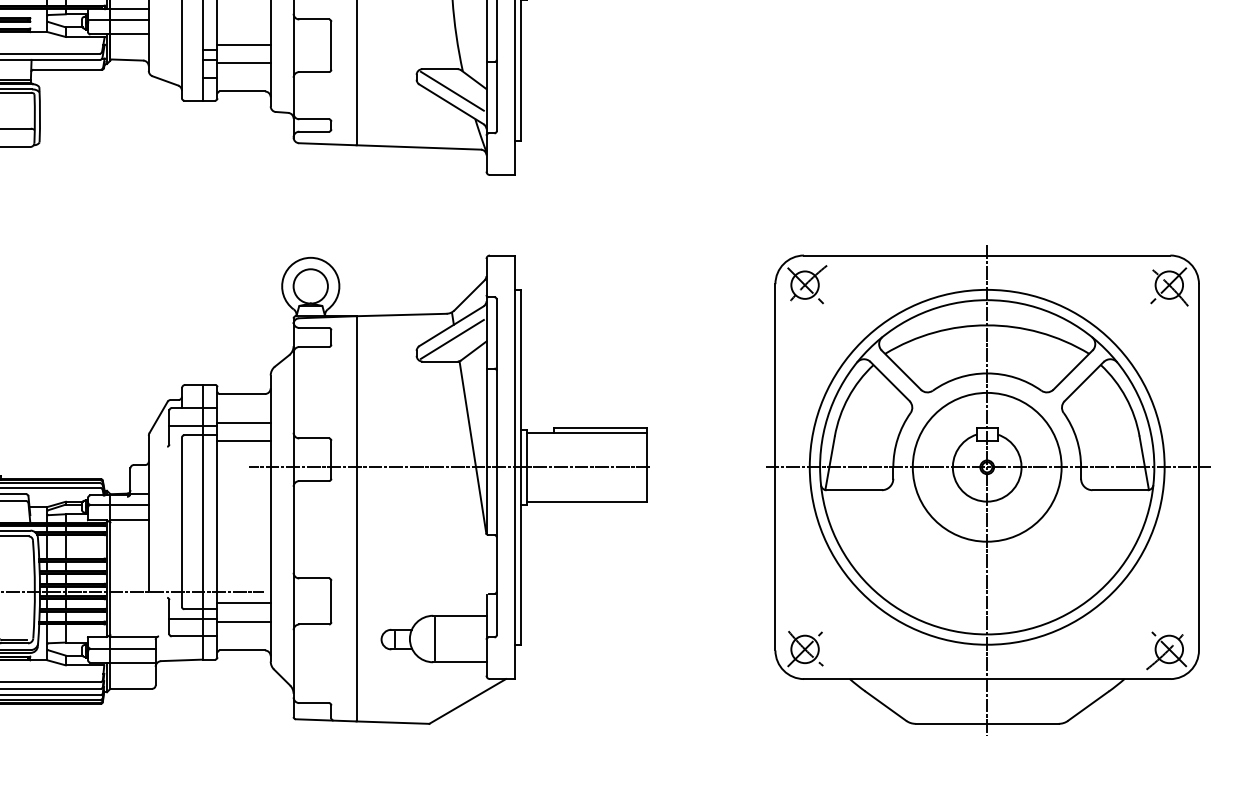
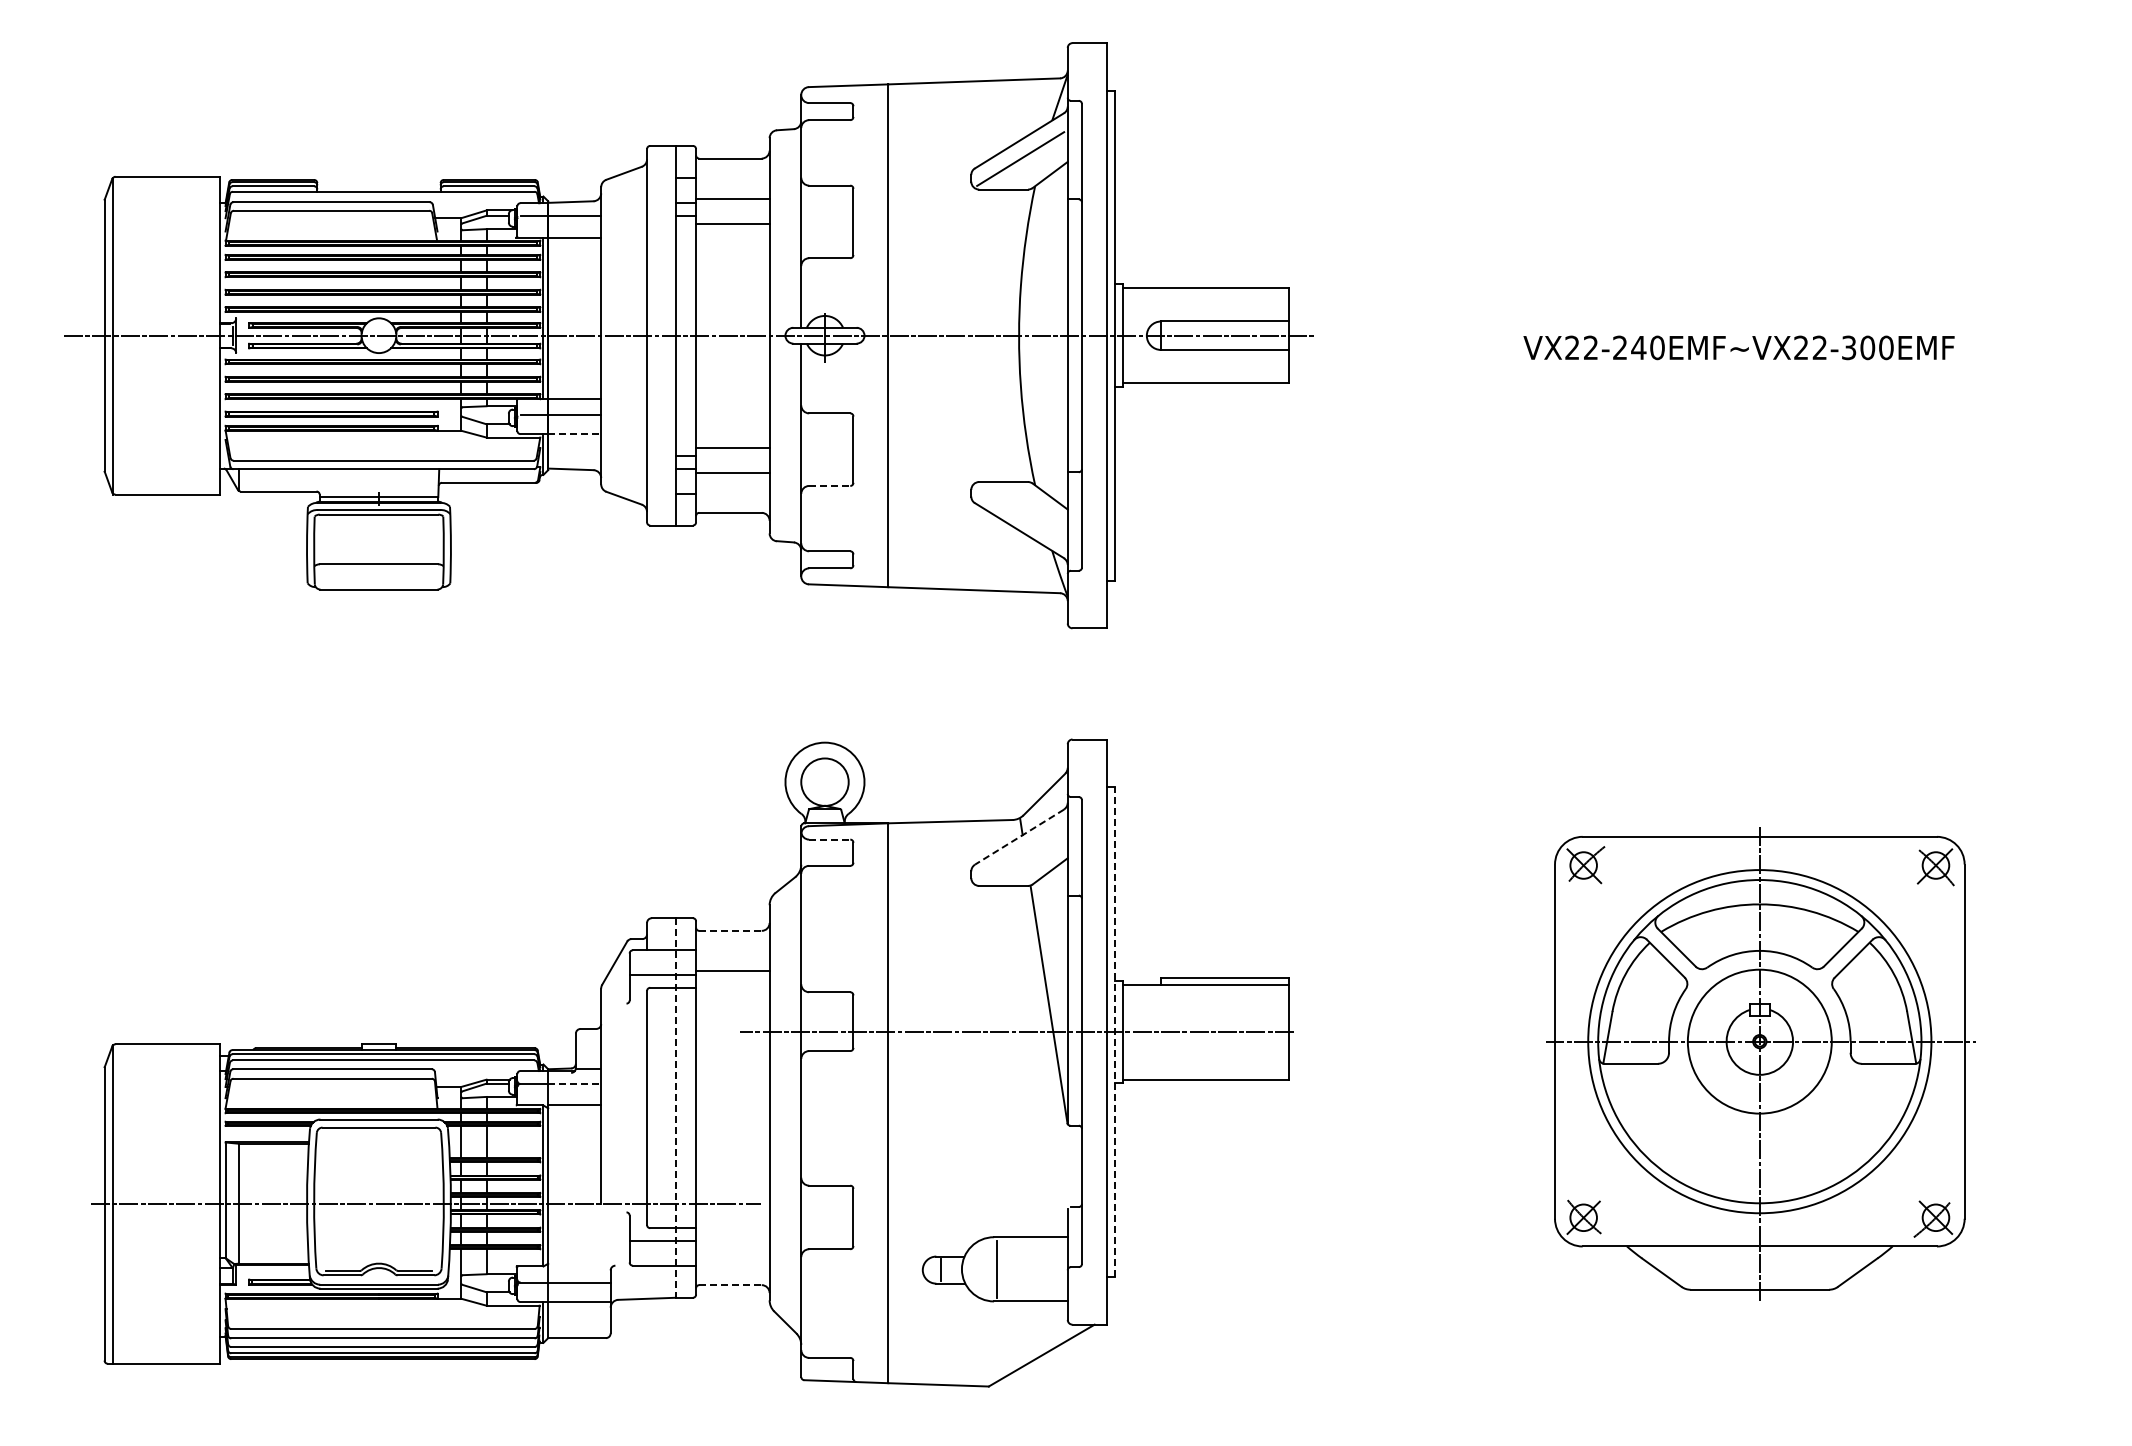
line: (130, 34) -> (575, 434), solid -> dashed
line: (314, 71) -> (829, 485), solid -> dashed
line: (452, 91) -> (1020, 512), removed
line: (451, 326) -> (1019, 837), solid -> dashed
line: (314, 327) -> (829, 839), solid -> dashed
line: (452, 339) -> (1020, 855), removed
line: (242, 393) -> (730, 930), solid -> dashed
line: (243, 440) -> (732, 995), removed
line: (521, 466) -> (1115, 1031), solid -> dashed
part: (987, 490) -> (1760, 1063), size x0.7
line: (130, 504) -> (575, 1083), solid -> dashed
line: (202, 522) -> (675, 1108), solid -> dashed
line: (243, 603) -> (732, 1220), removed
line: (243, 621) -> (732, 1245), removed
line: (133, 636) -> (580, 1266), removed
line: (242, 650) -> (730, 1285), solid -> dashed

